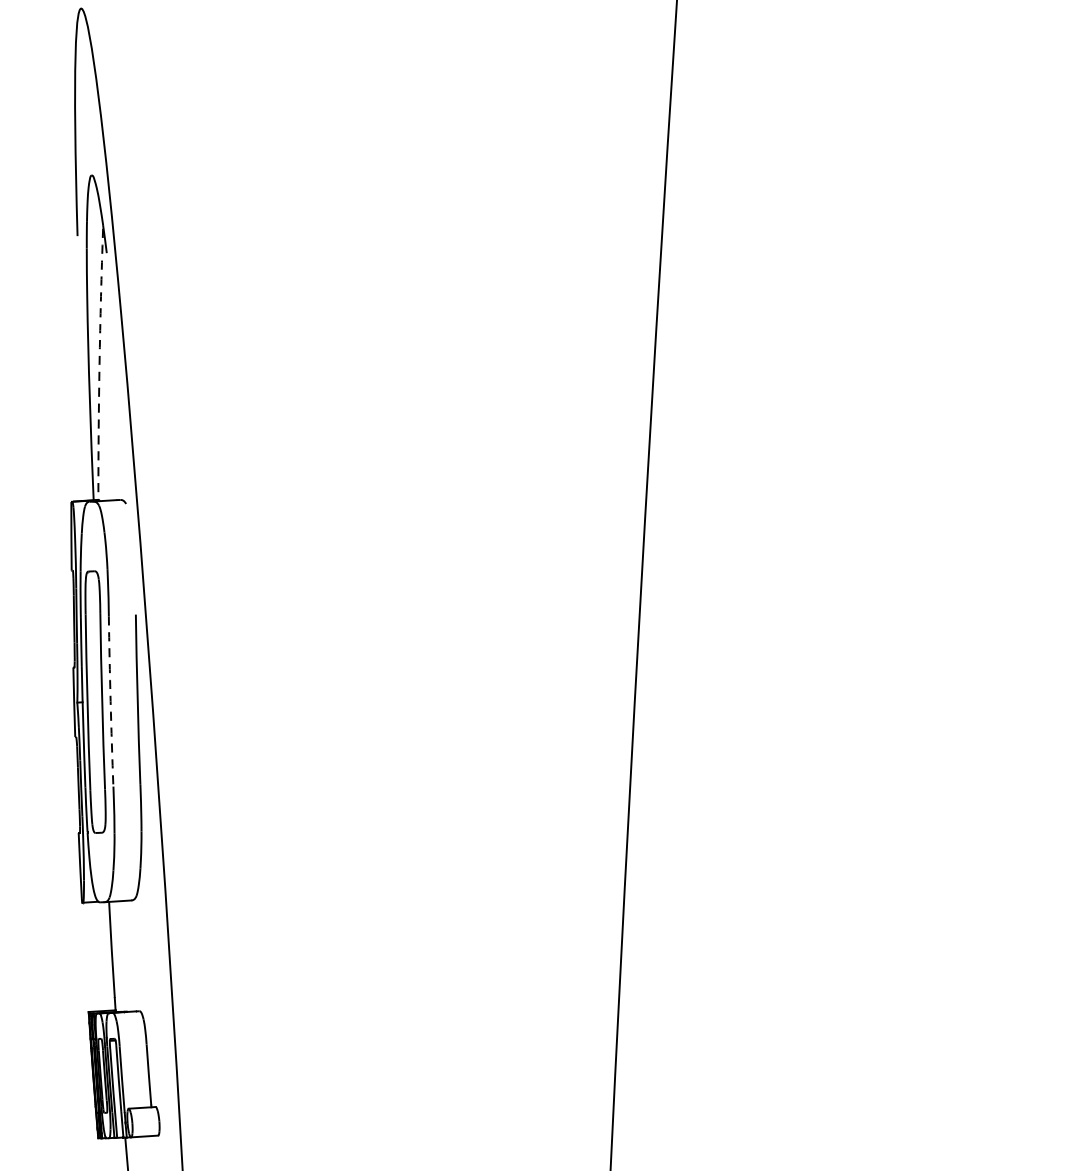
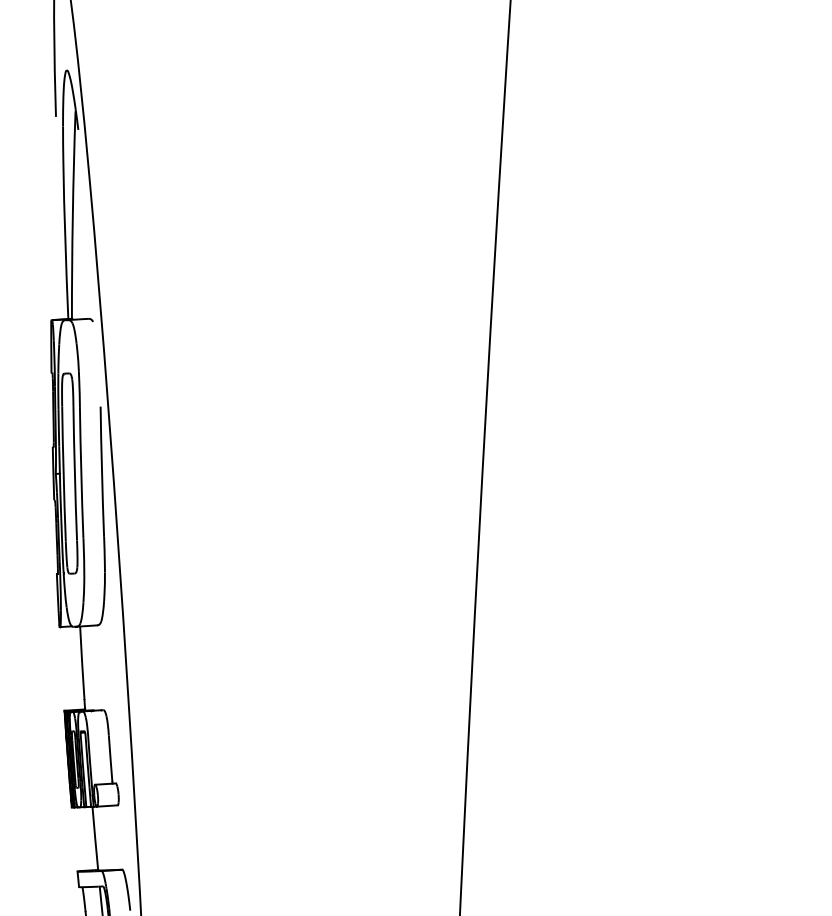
arc: (99, 364) -> (72, 215), dashed -> solid
arc: (110, 702) -> (81, 473), dashed -> solid

